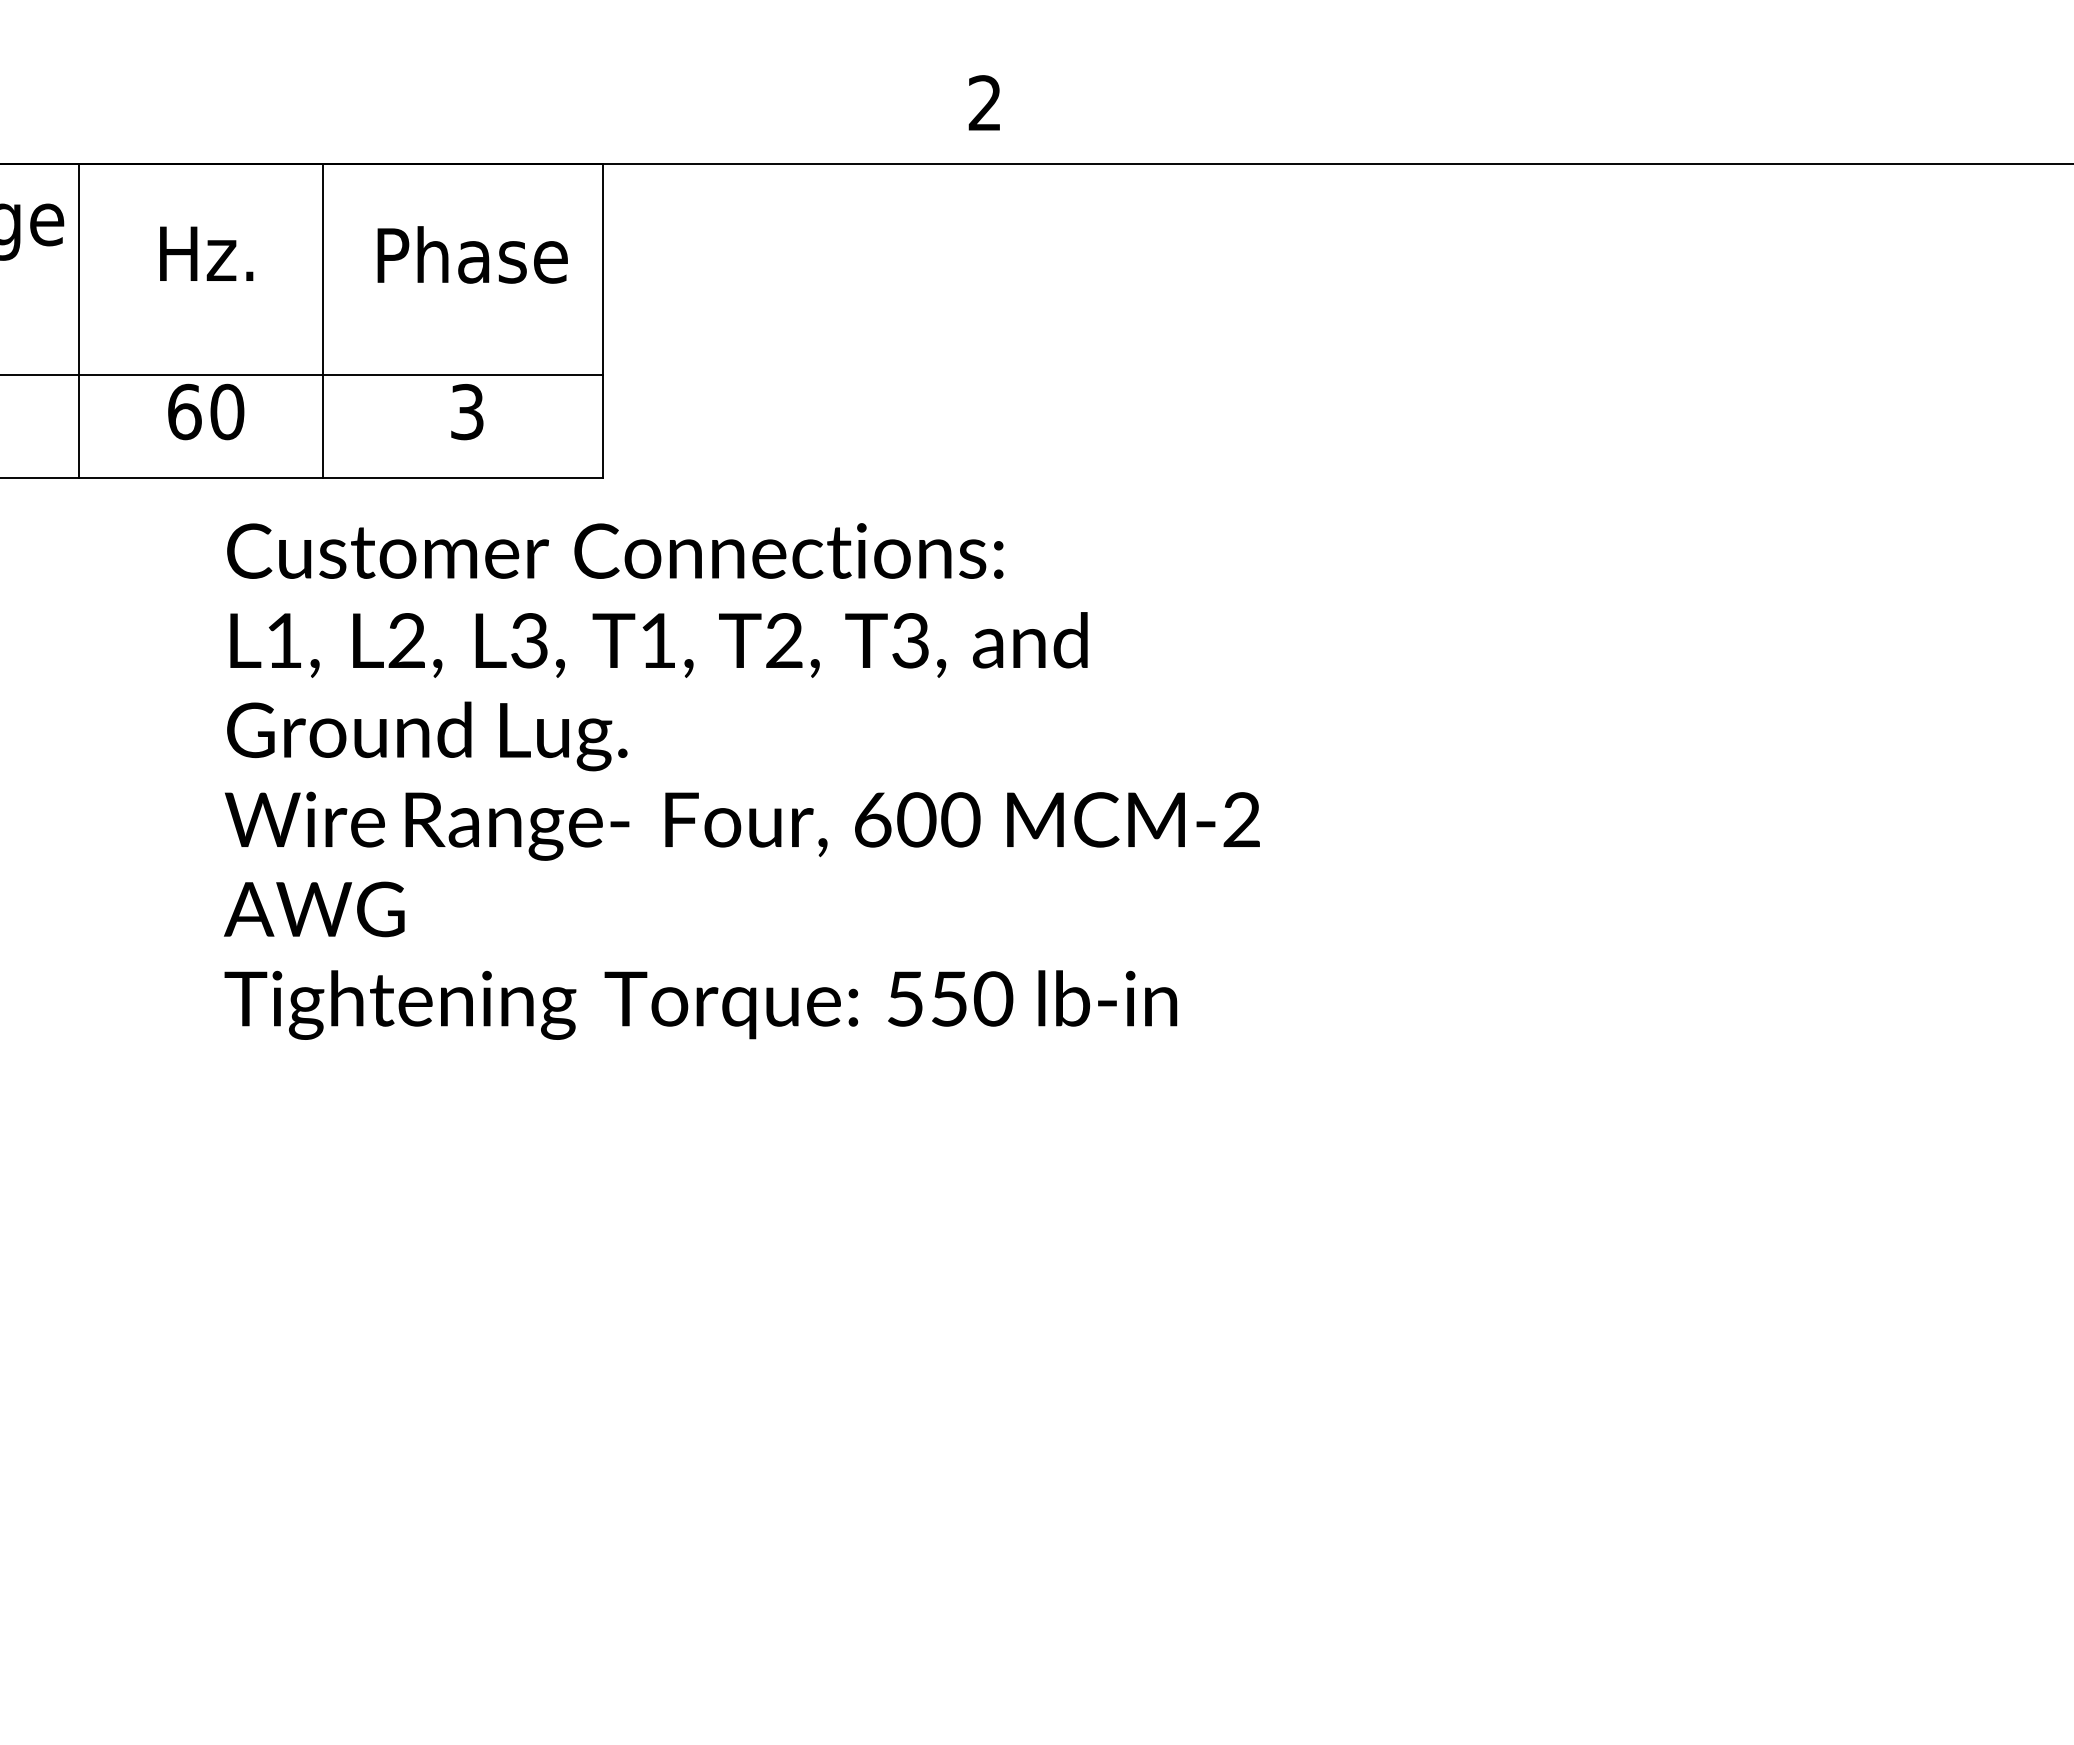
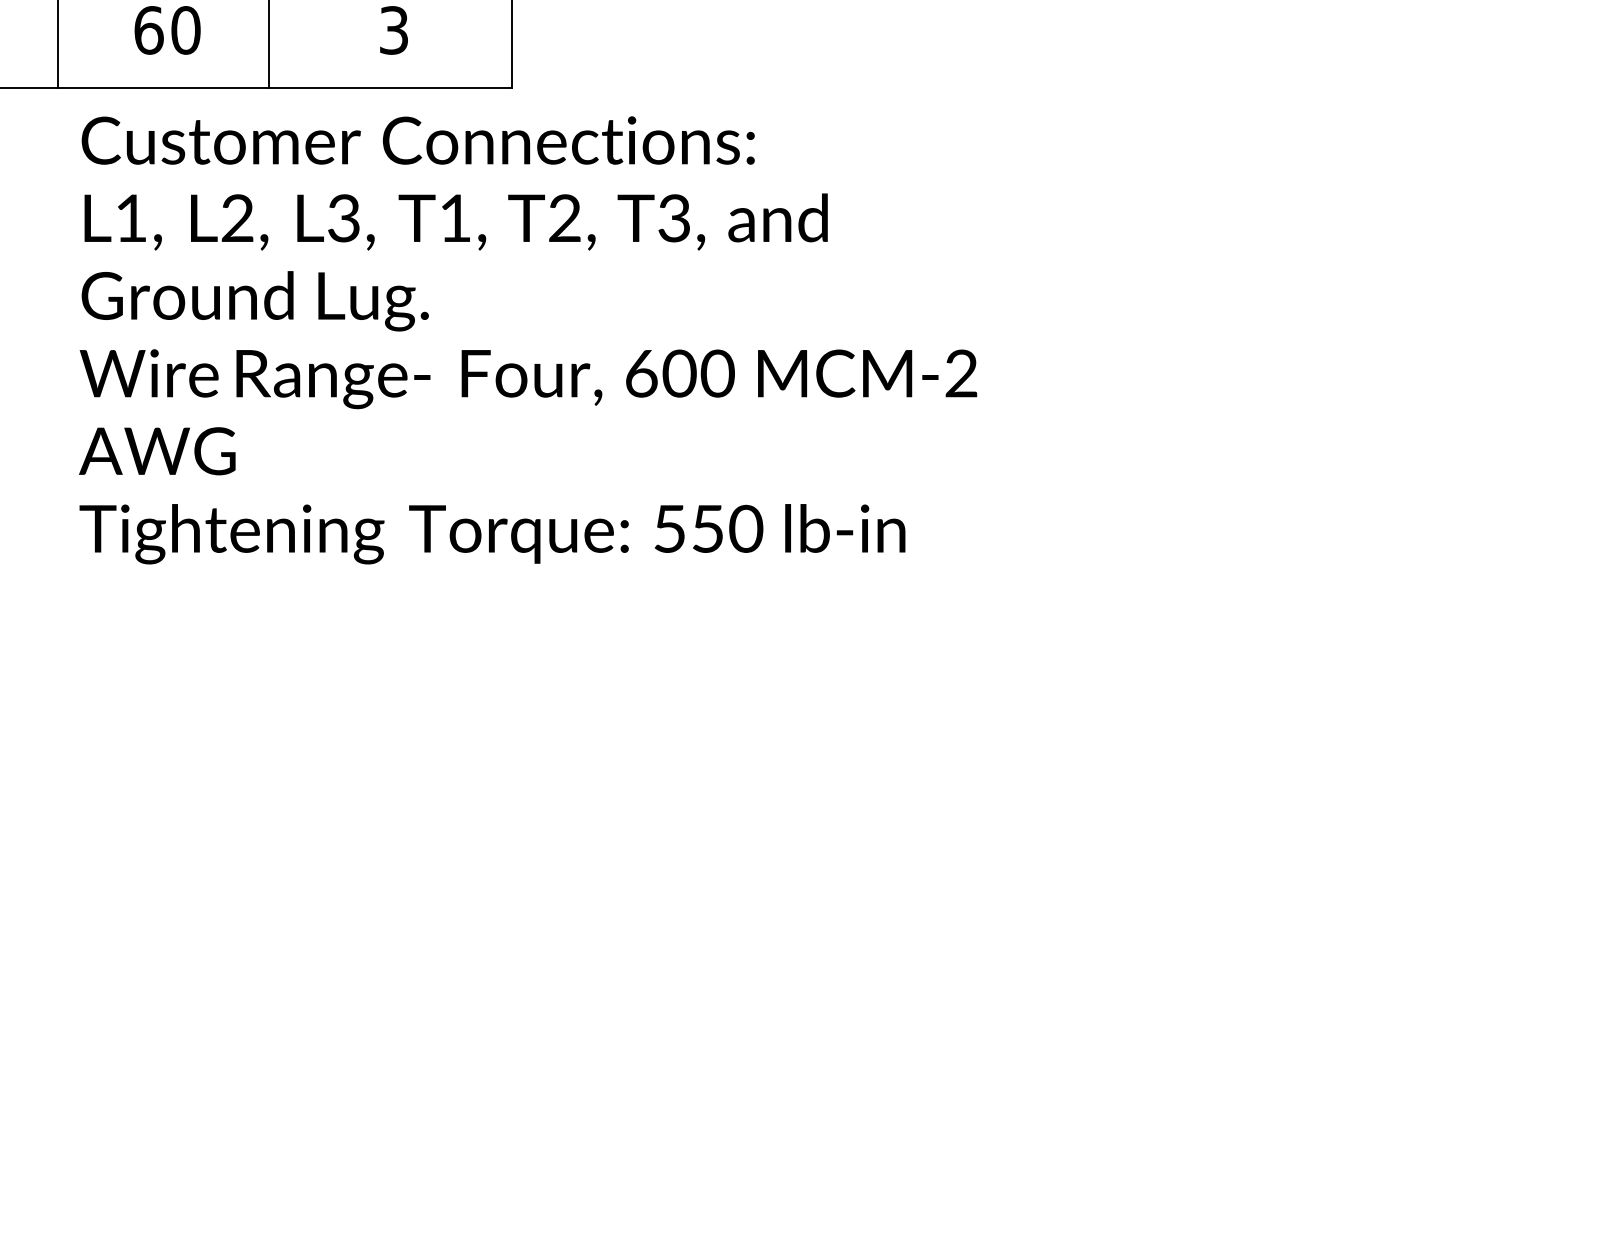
text: (741, 781) -> (527, 340), moved

